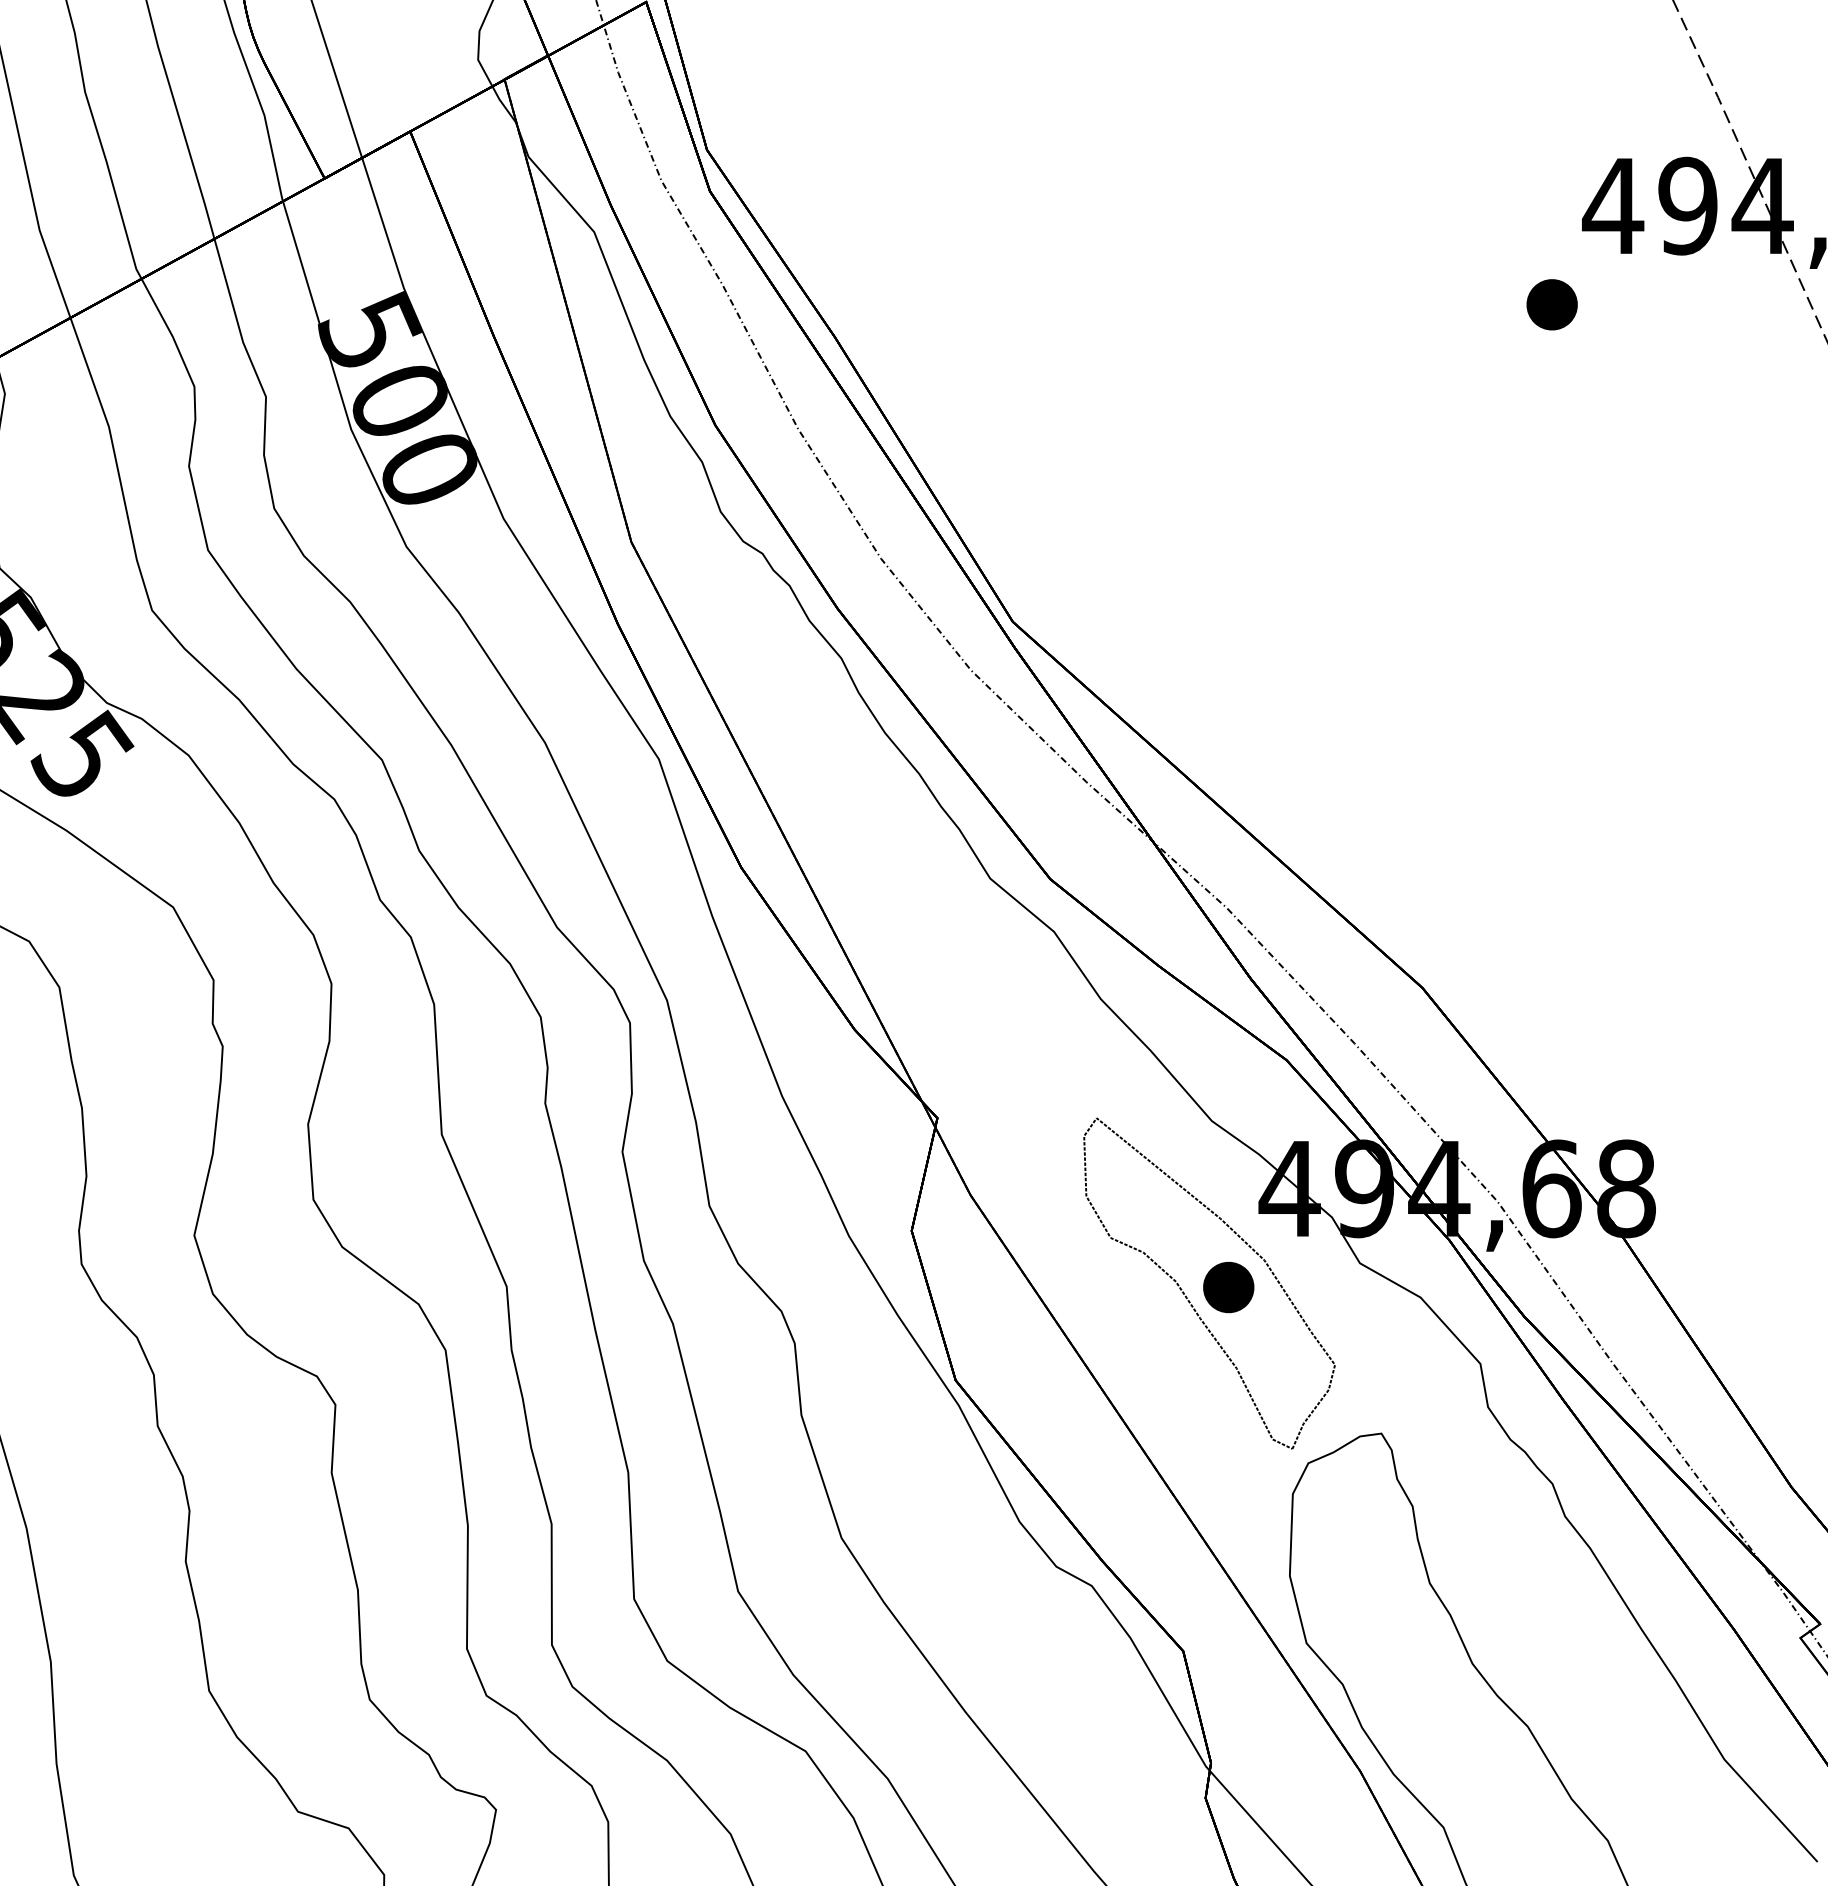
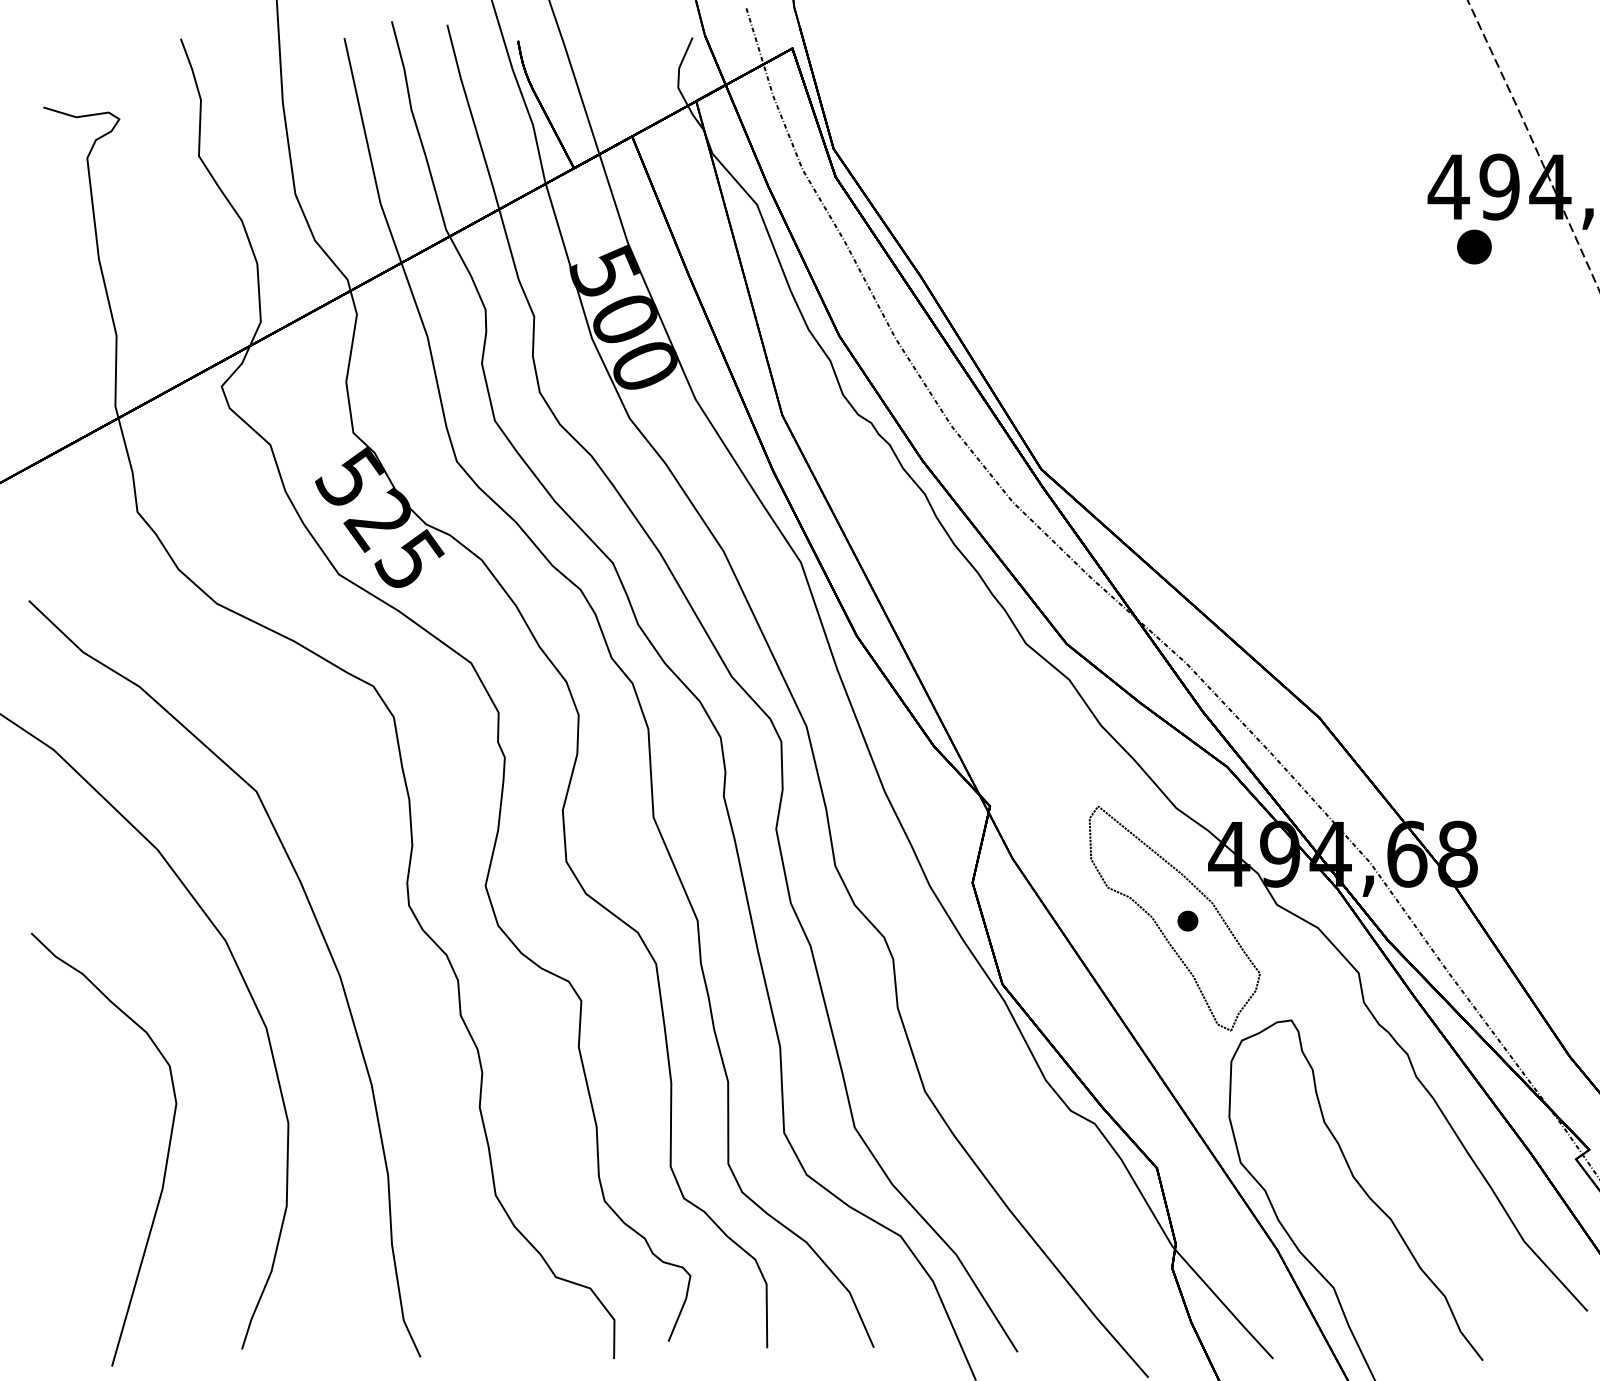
part: (1552, 303) -> (1474, 246), moved
part: (1228, 1286) -> (1187, 920), size x0.6

